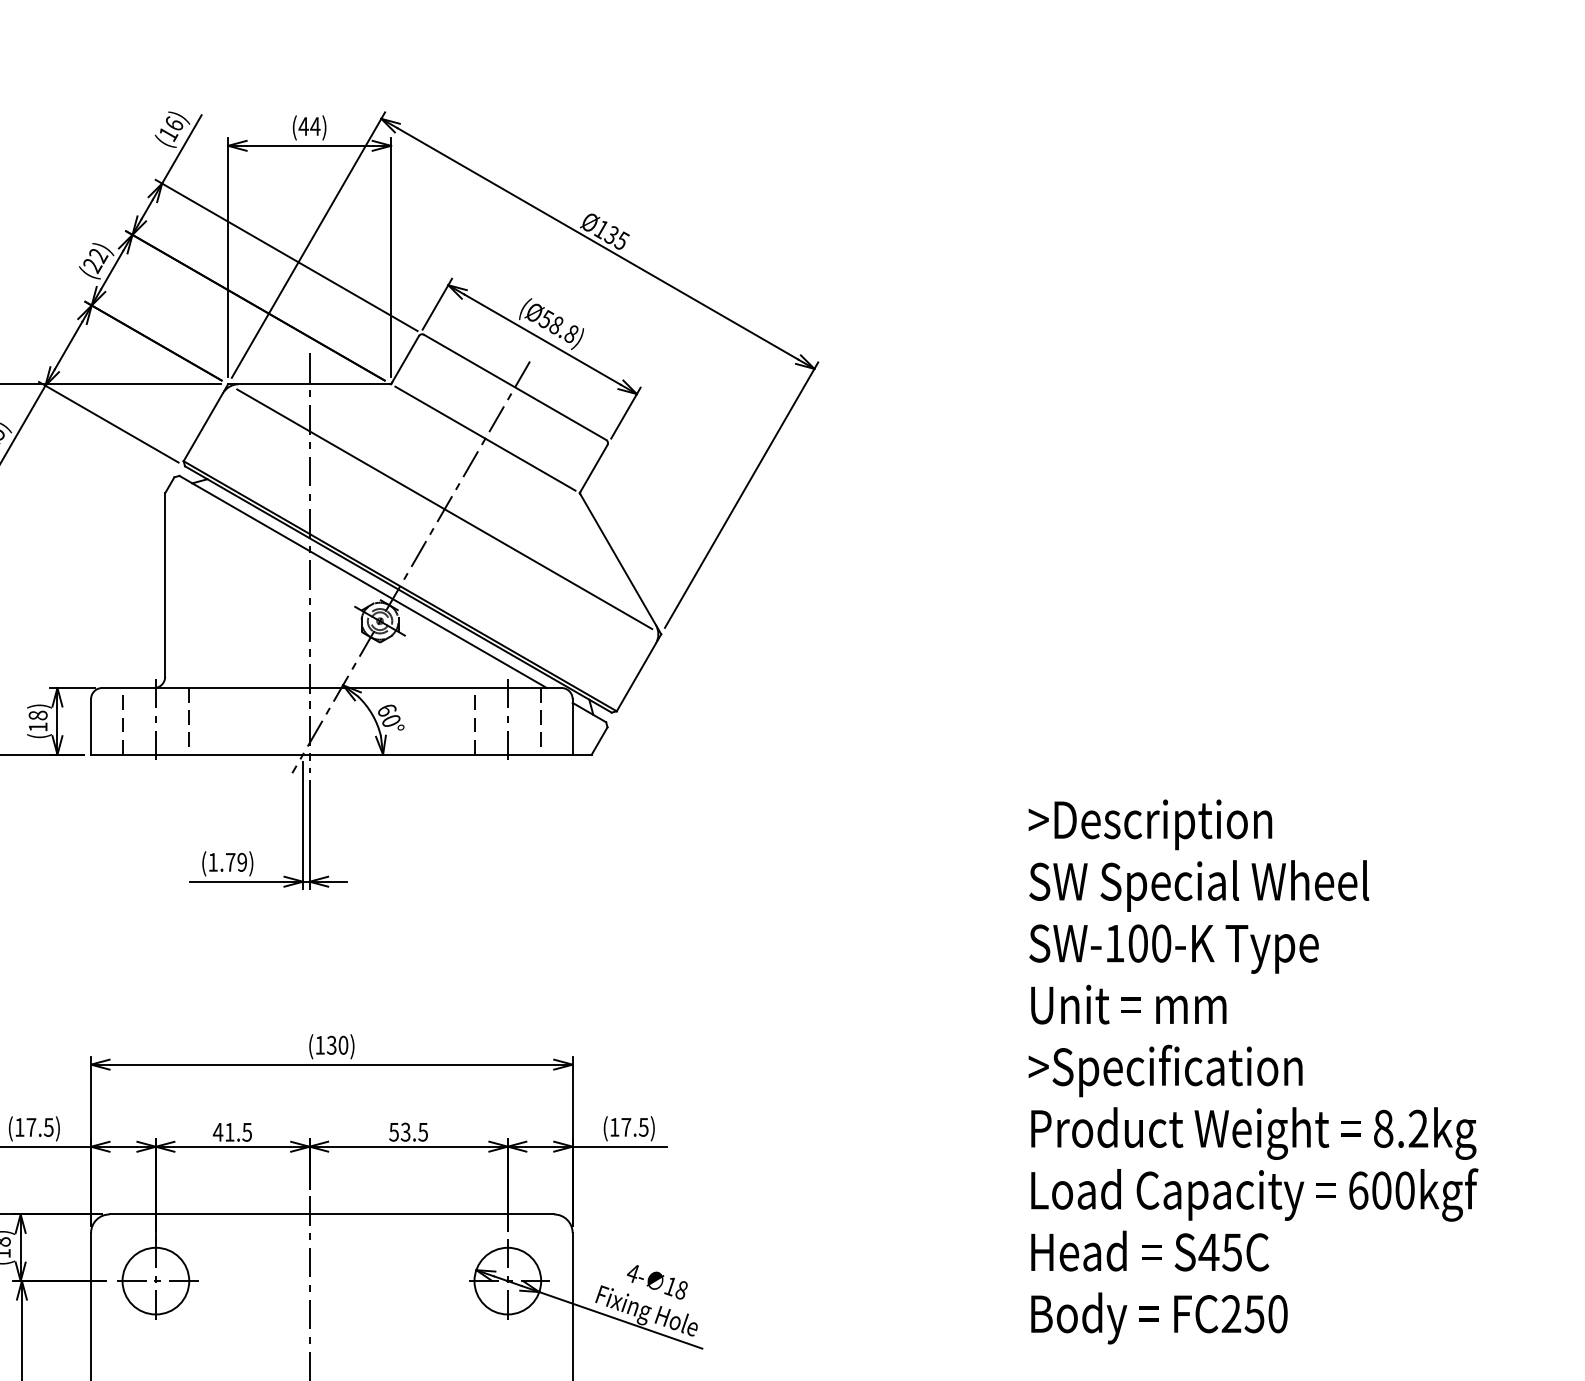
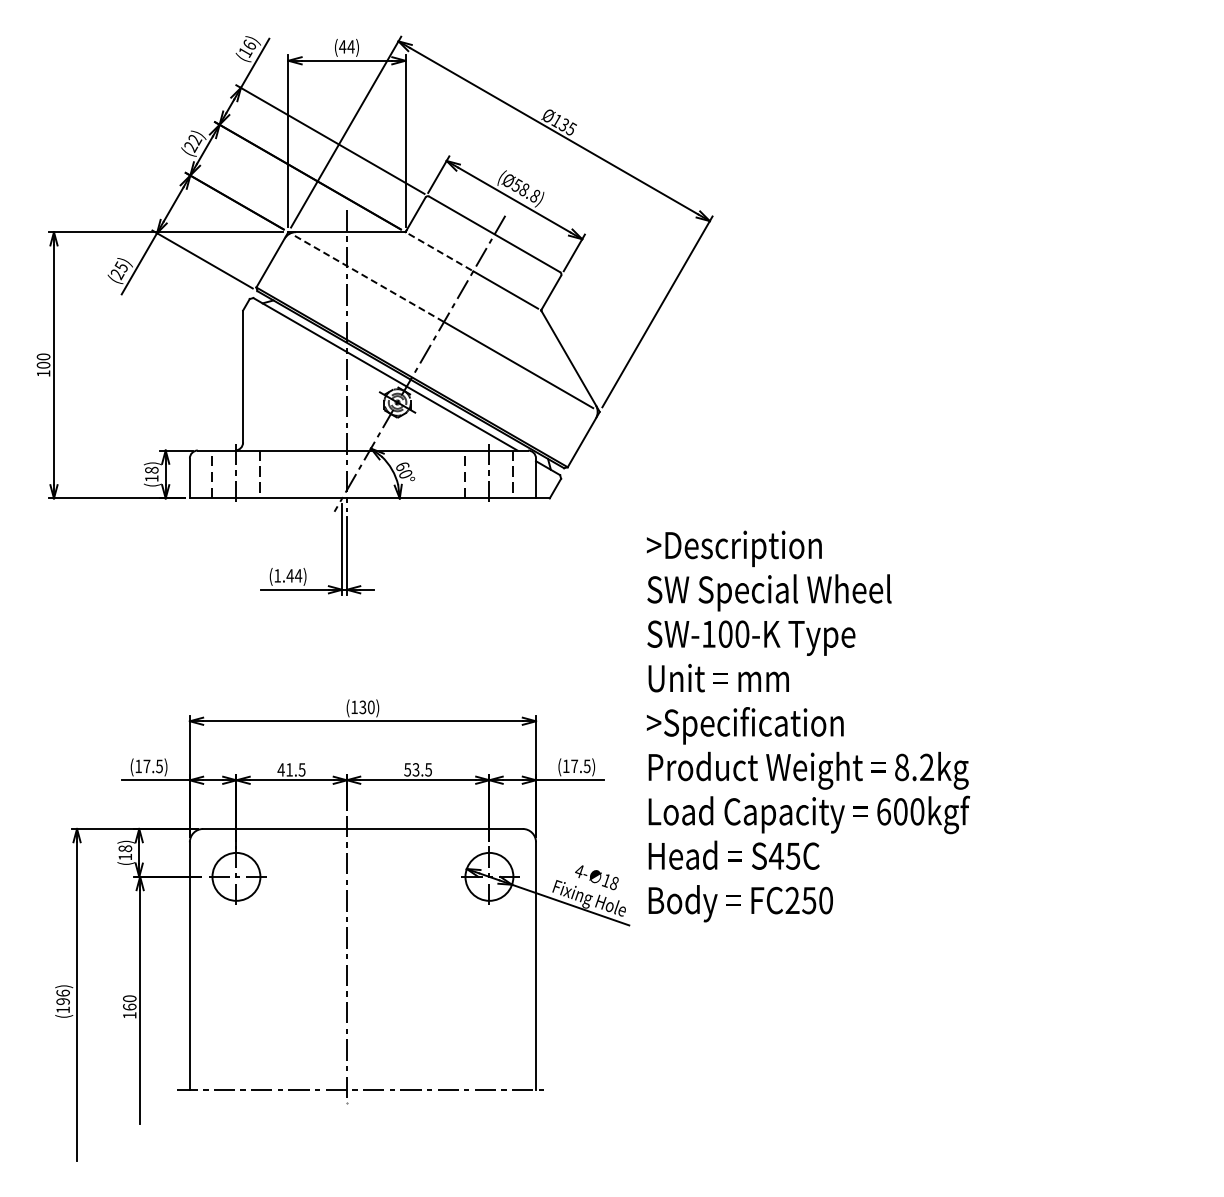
line: (441, 412) -> (441, 252), solid -> dashed
line: (340, 450) -> (369, 279), solid -> dashed
text: (236, 861) -> (294, 575), (1.79) -> (1.44)
text: (1253, 1071) -> (808, 726), moved

